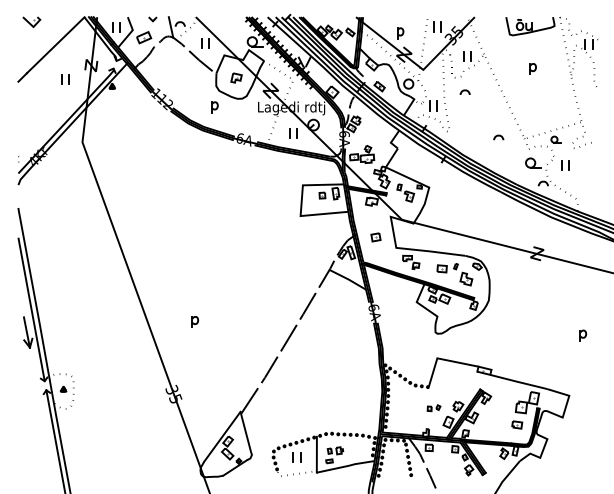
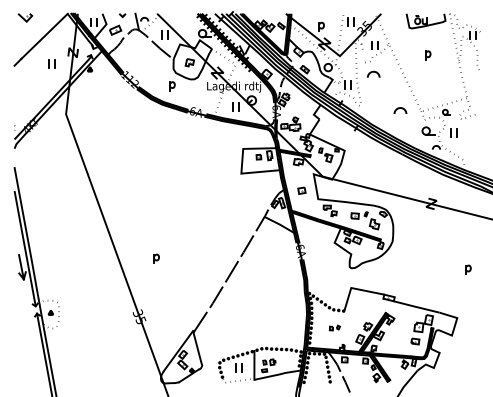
part: (464, 91) -> (373, 73), size x1.6
part: (498, 137) -> (400, 110), size x1.6
part: (433, 408) -> (334, 328), moved

